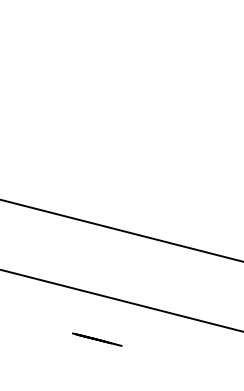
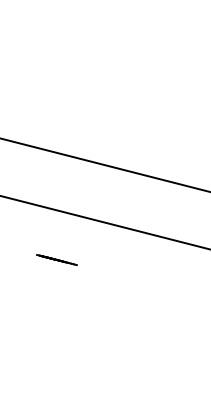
line: (96, 340) -> (56, 260), moved

